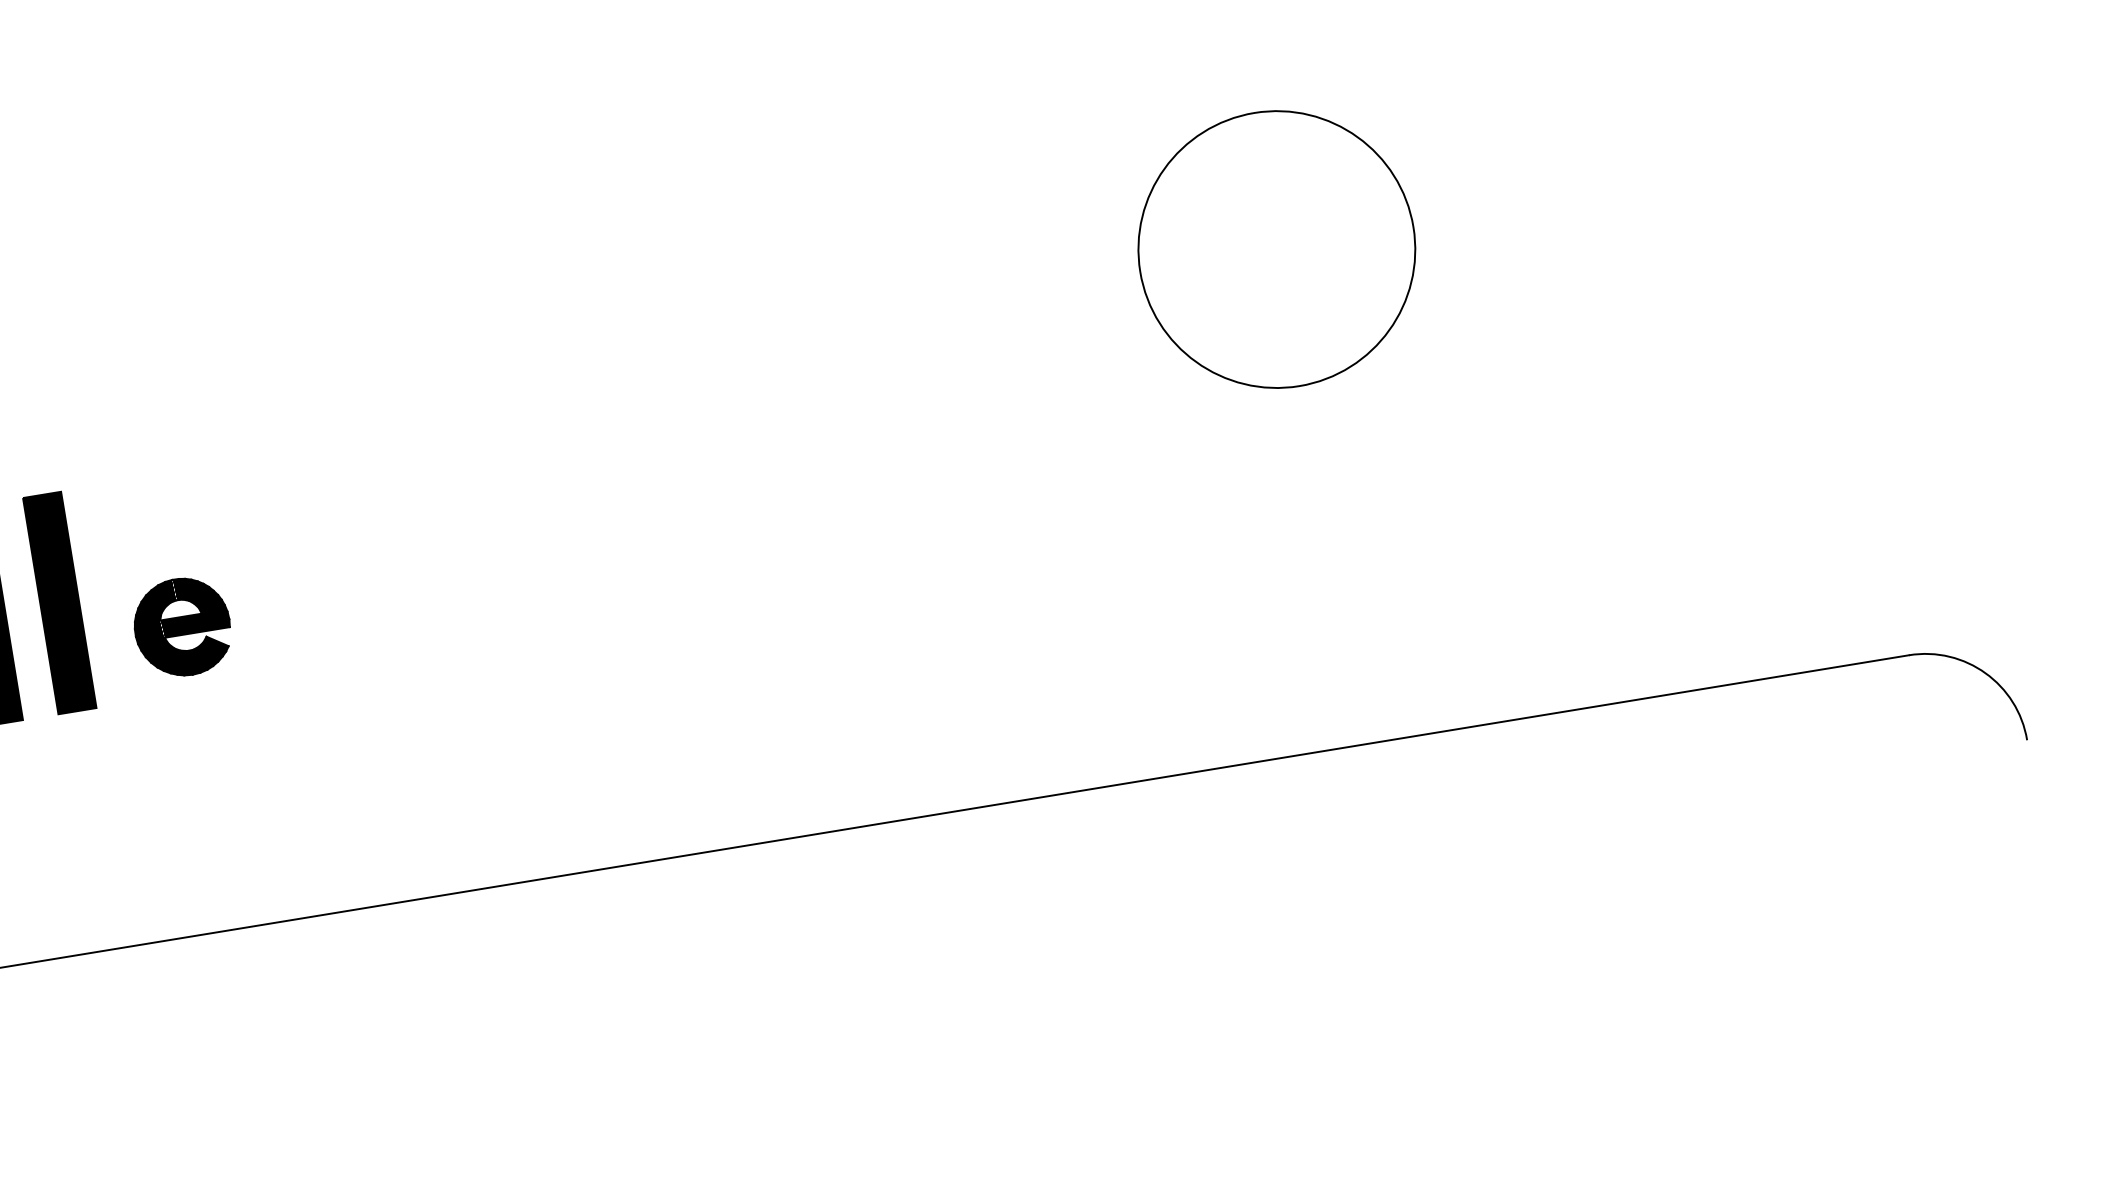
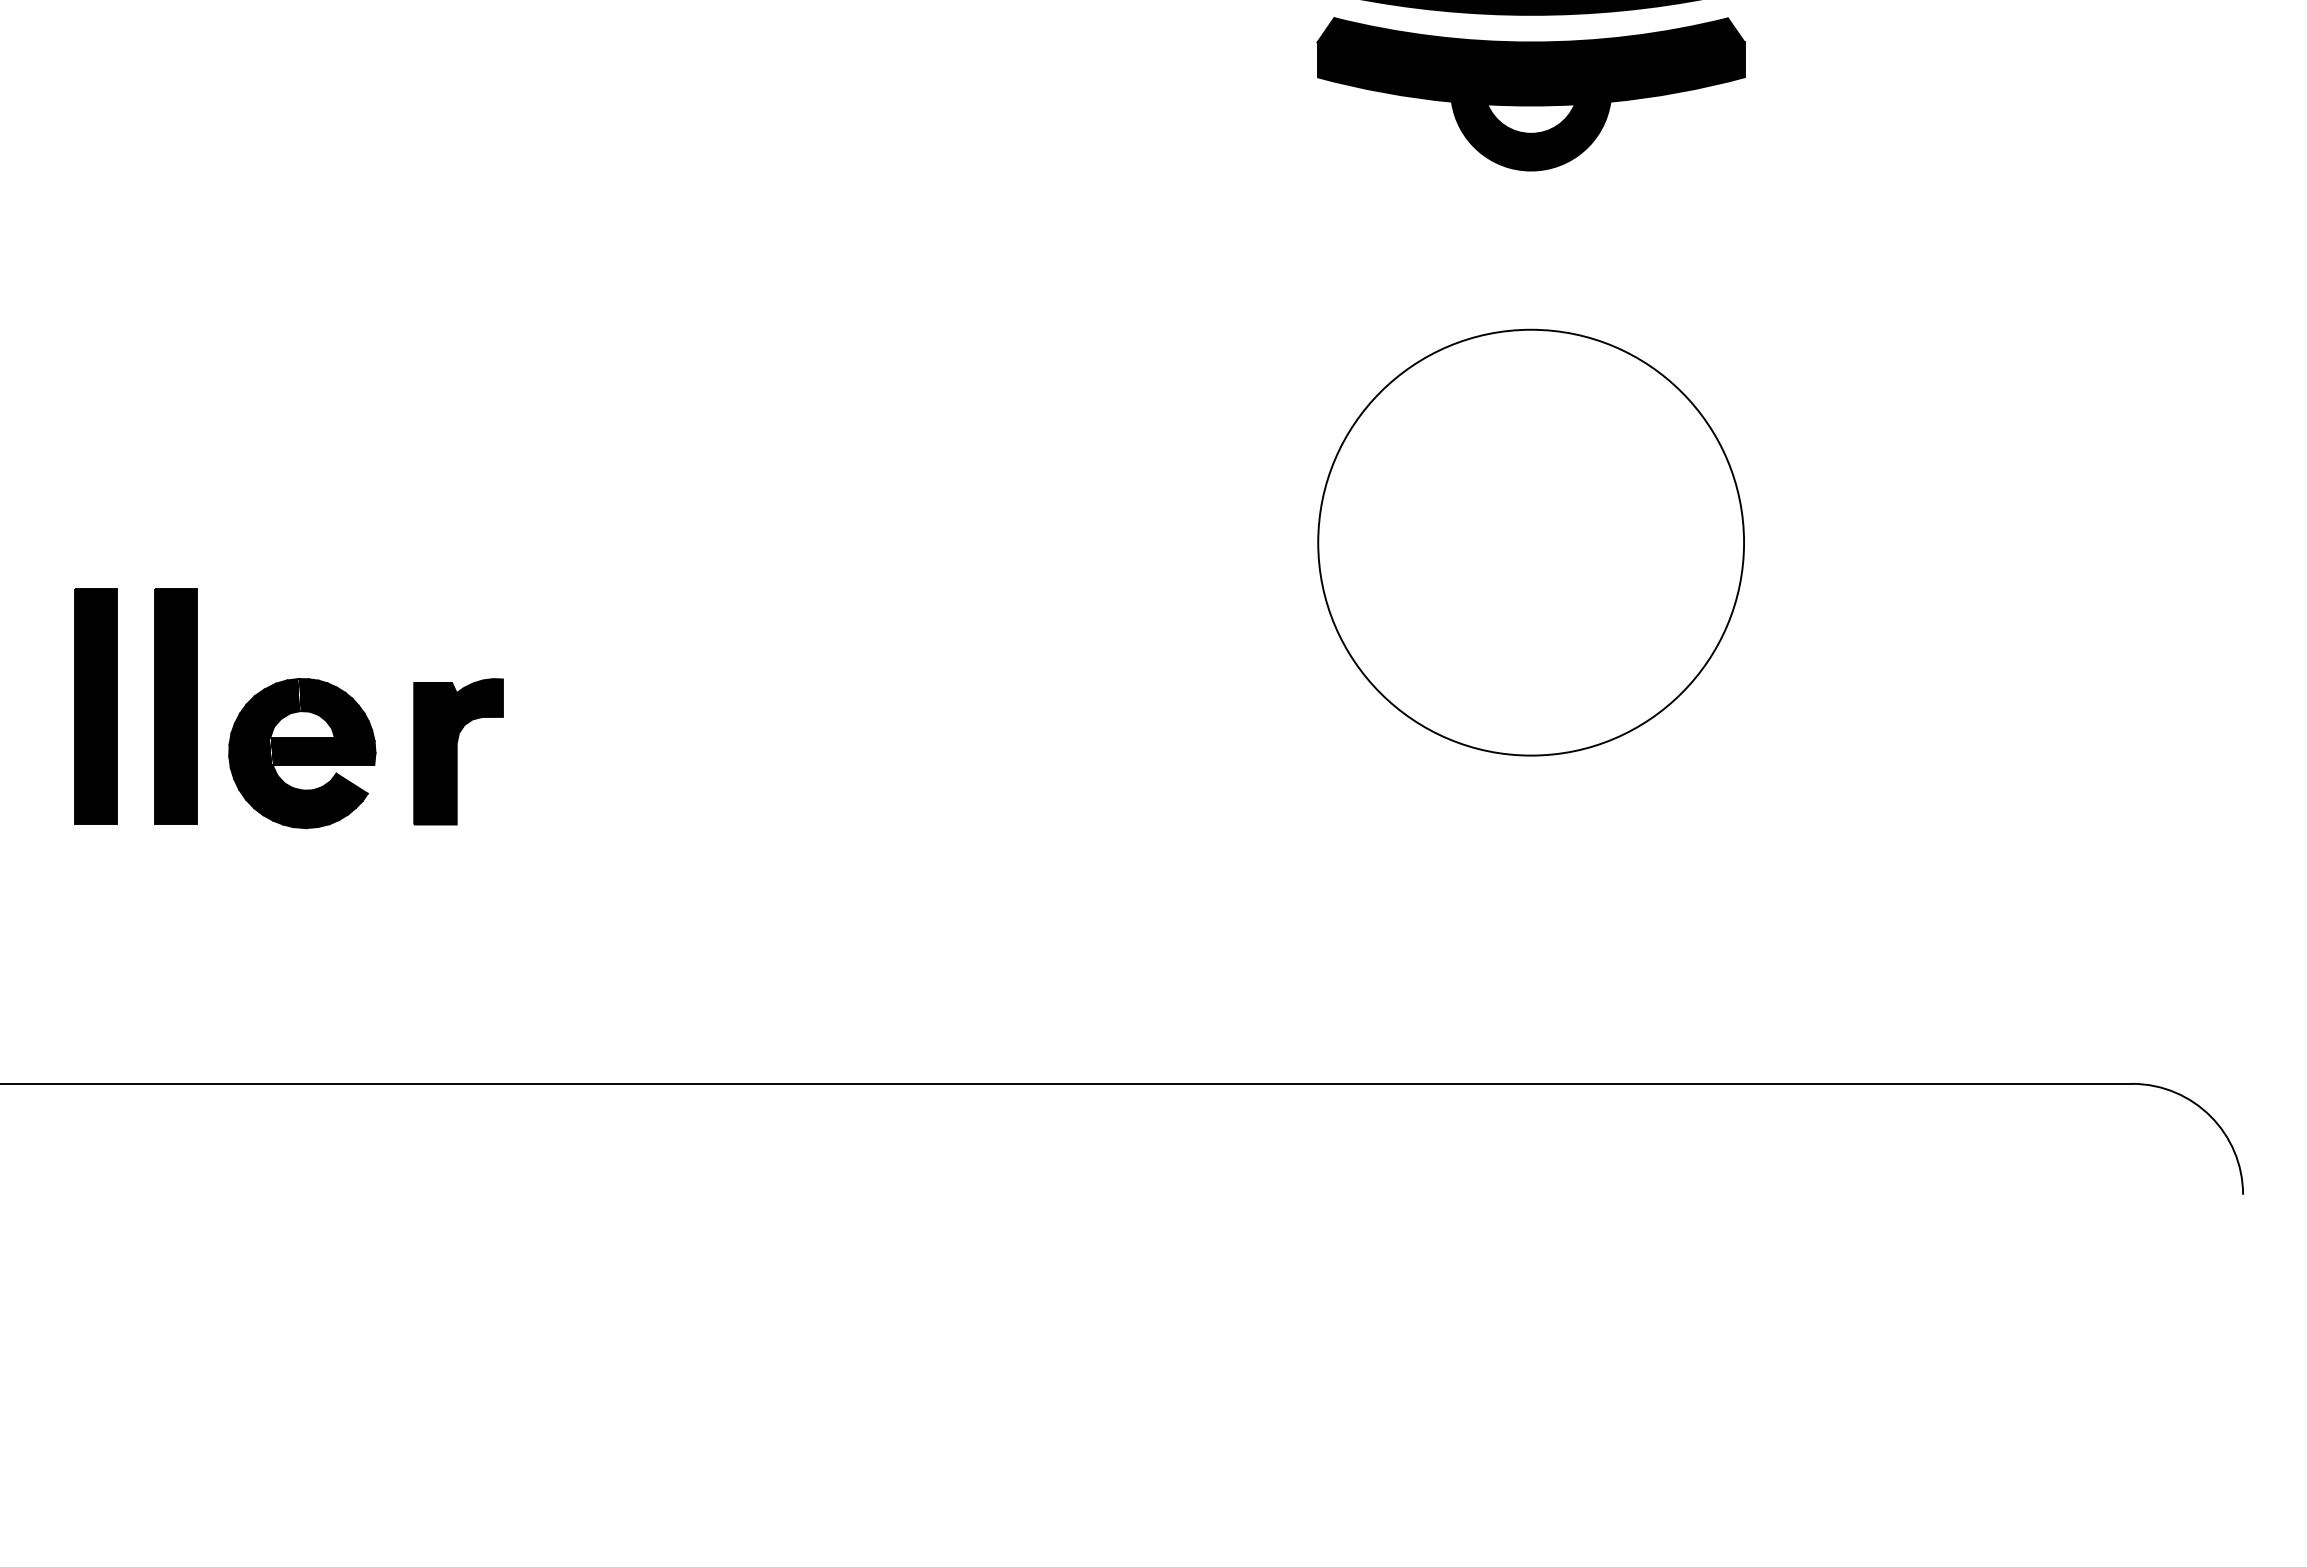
circle: (1277, 249) -> (1531, 542), size x1.43
part: (325, 601) -> (458, 751), added
part: (182, 627) -> (302, 753), size x1.43

